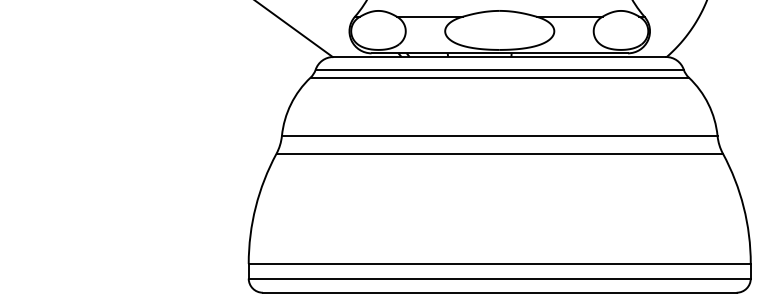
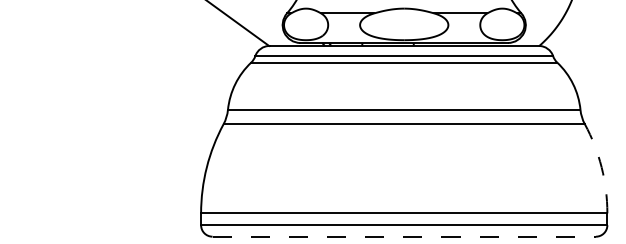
arc: (743, 207) -> (601, 167), solid -> dashed
line: (499, 292) -> (404, 236), solid -> dashed

